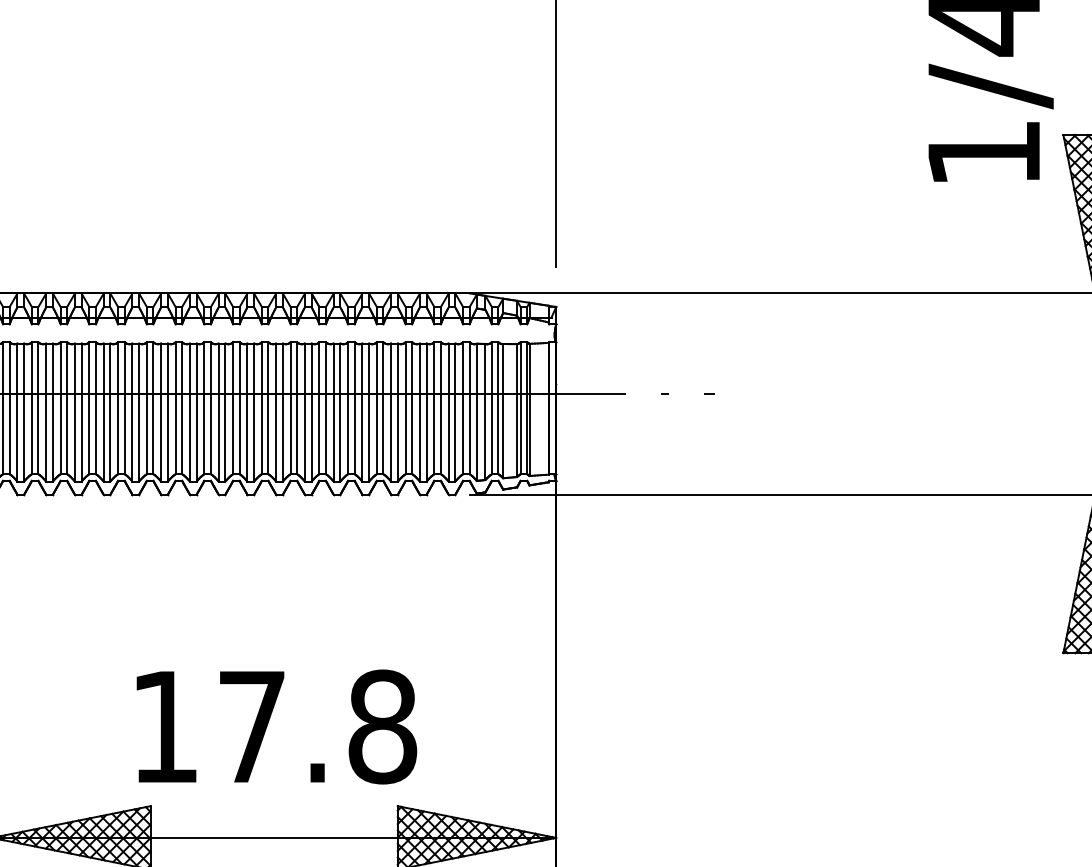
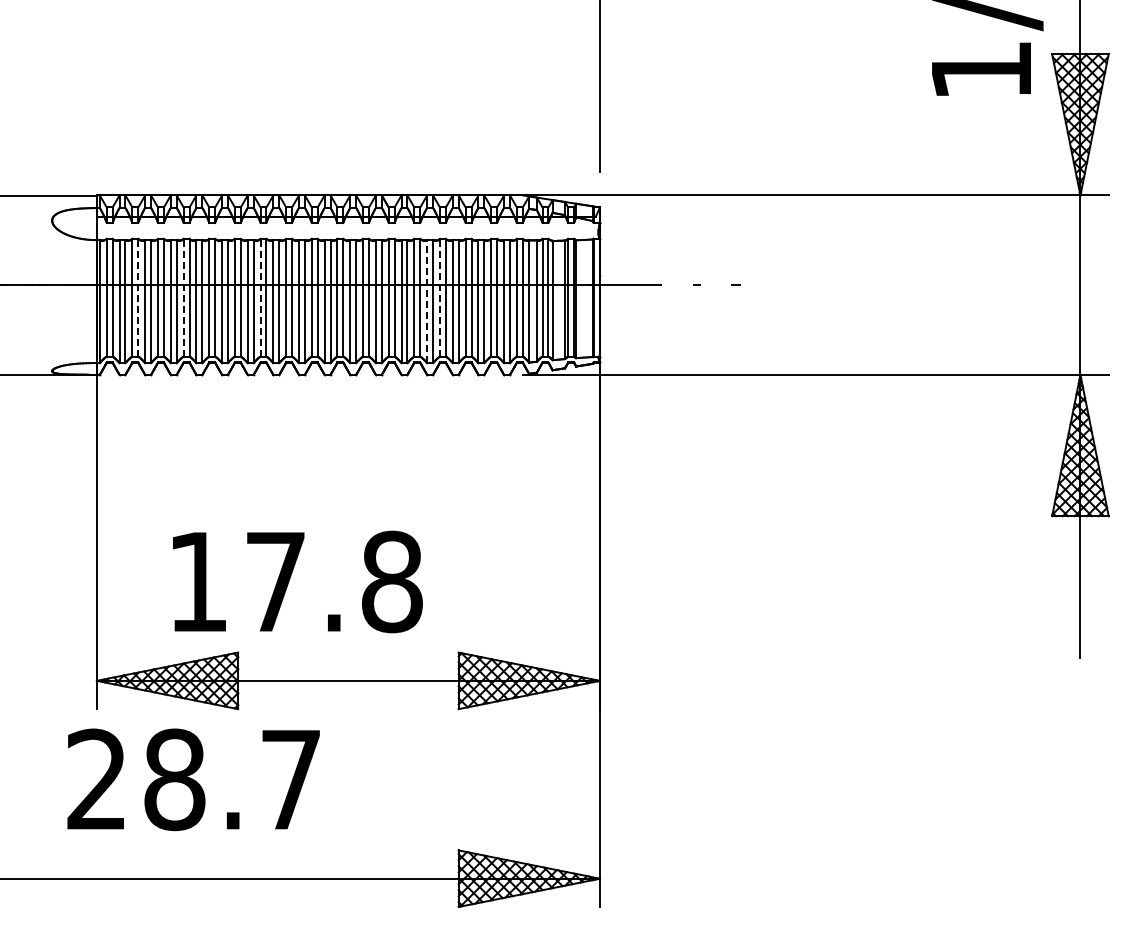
line: (38, 407) -> (138, 297), solid -> dashed
line: (89, 407) -> (183, 297), solid -> dashed
line: (175, 407) -> (260, 297), solid -> dashed
line: (377, 407) -> (440, 297), solid -> dashed
line: (362, 412) -> (427, 301), solid -> dashed
text: (276, 726) -> (297, 581), moved

